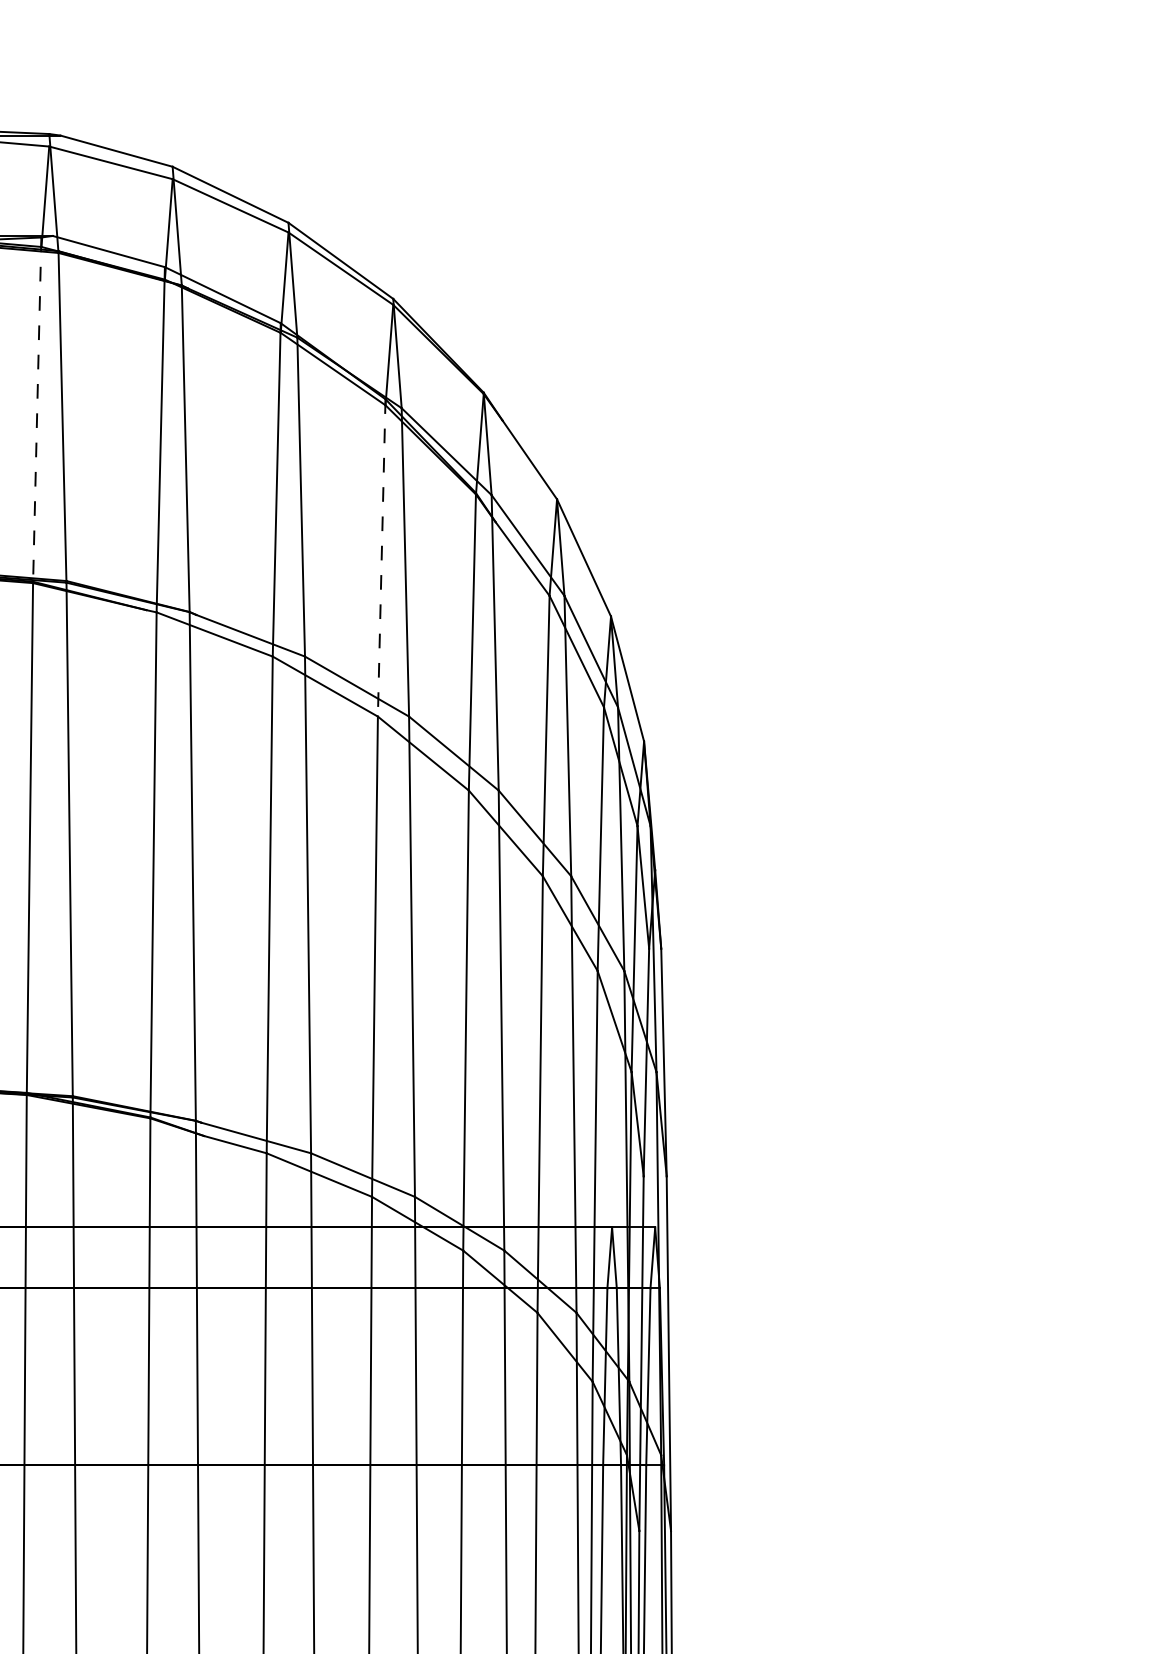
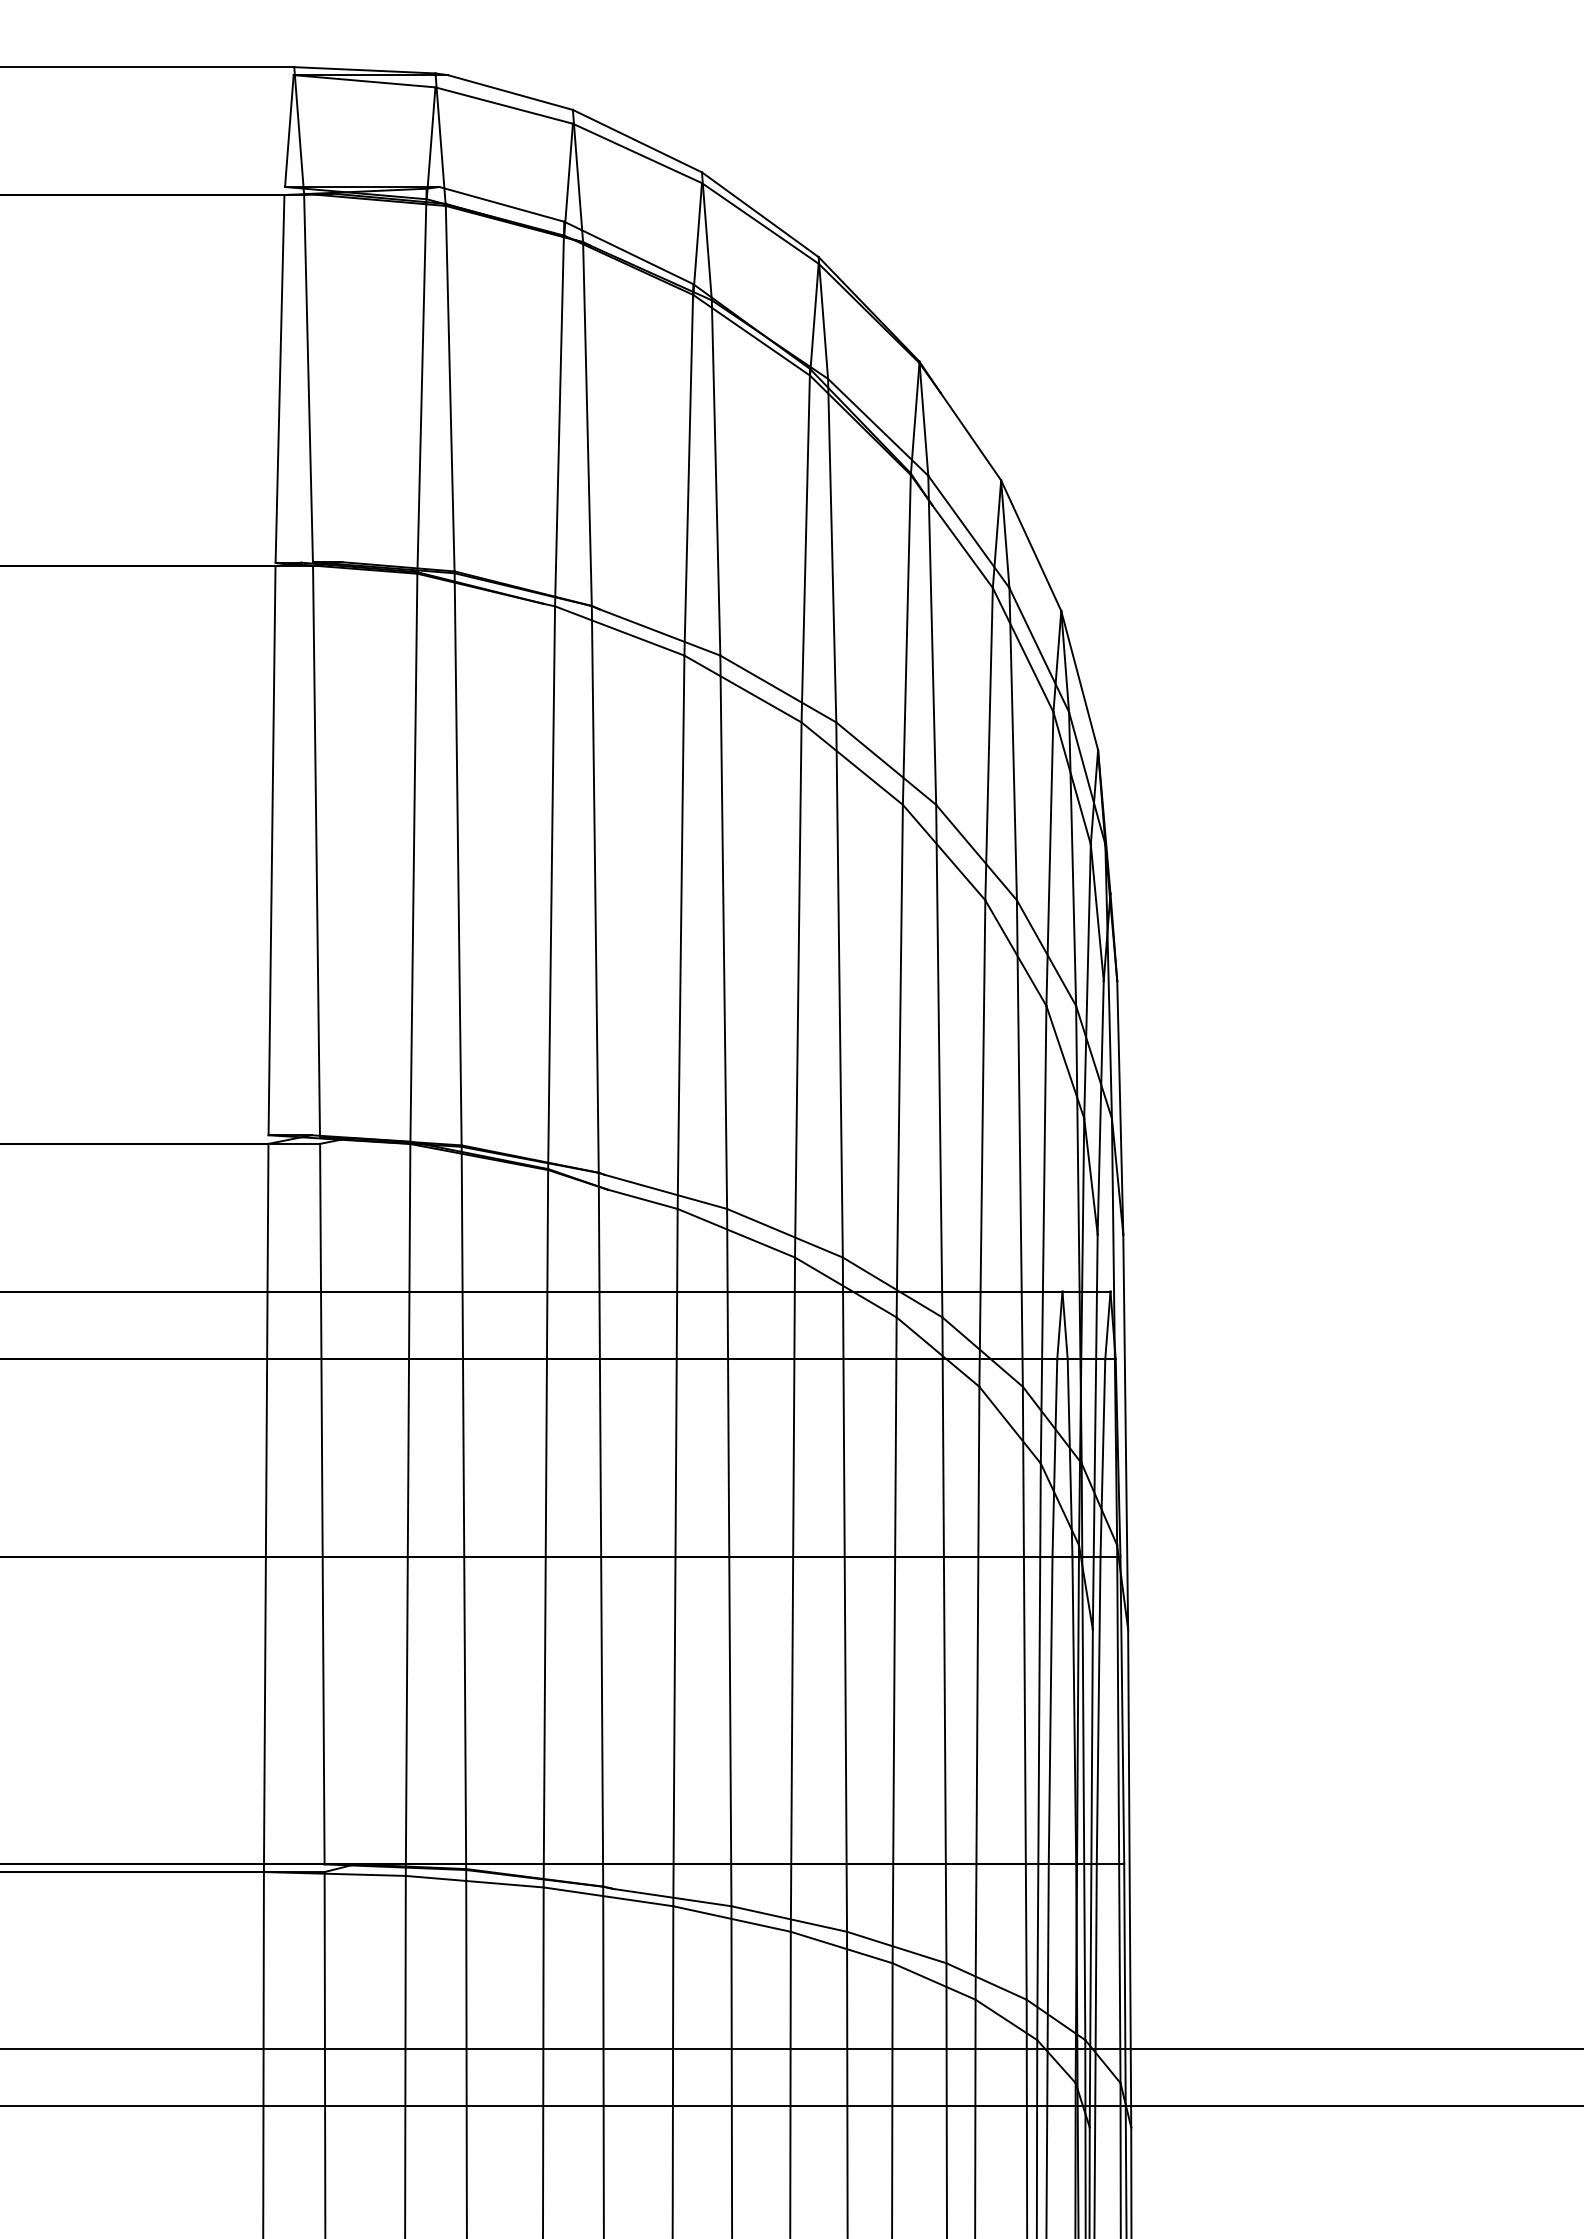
line: (37, 410) -> (422, 381), dashed -> solid
line: (381, 557) -> (805, 545), dashed -> solid

